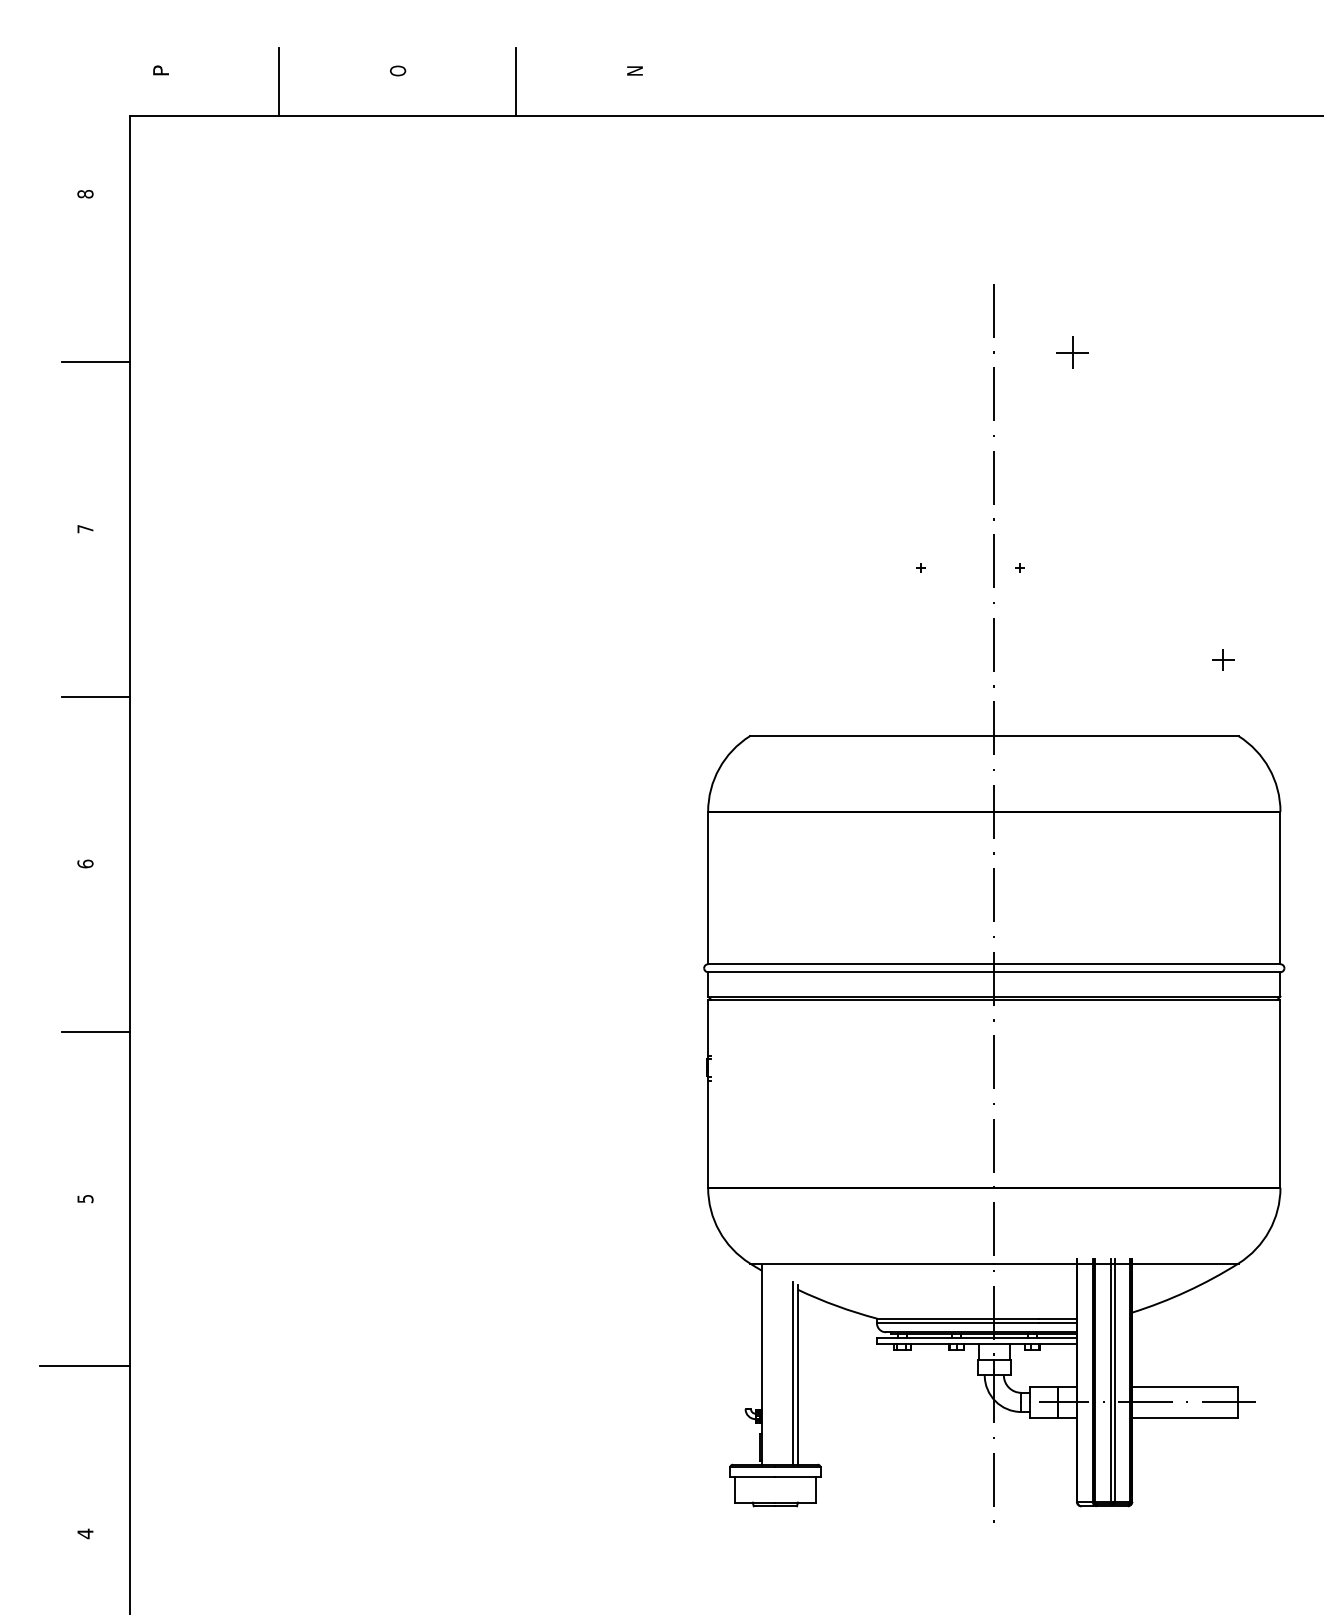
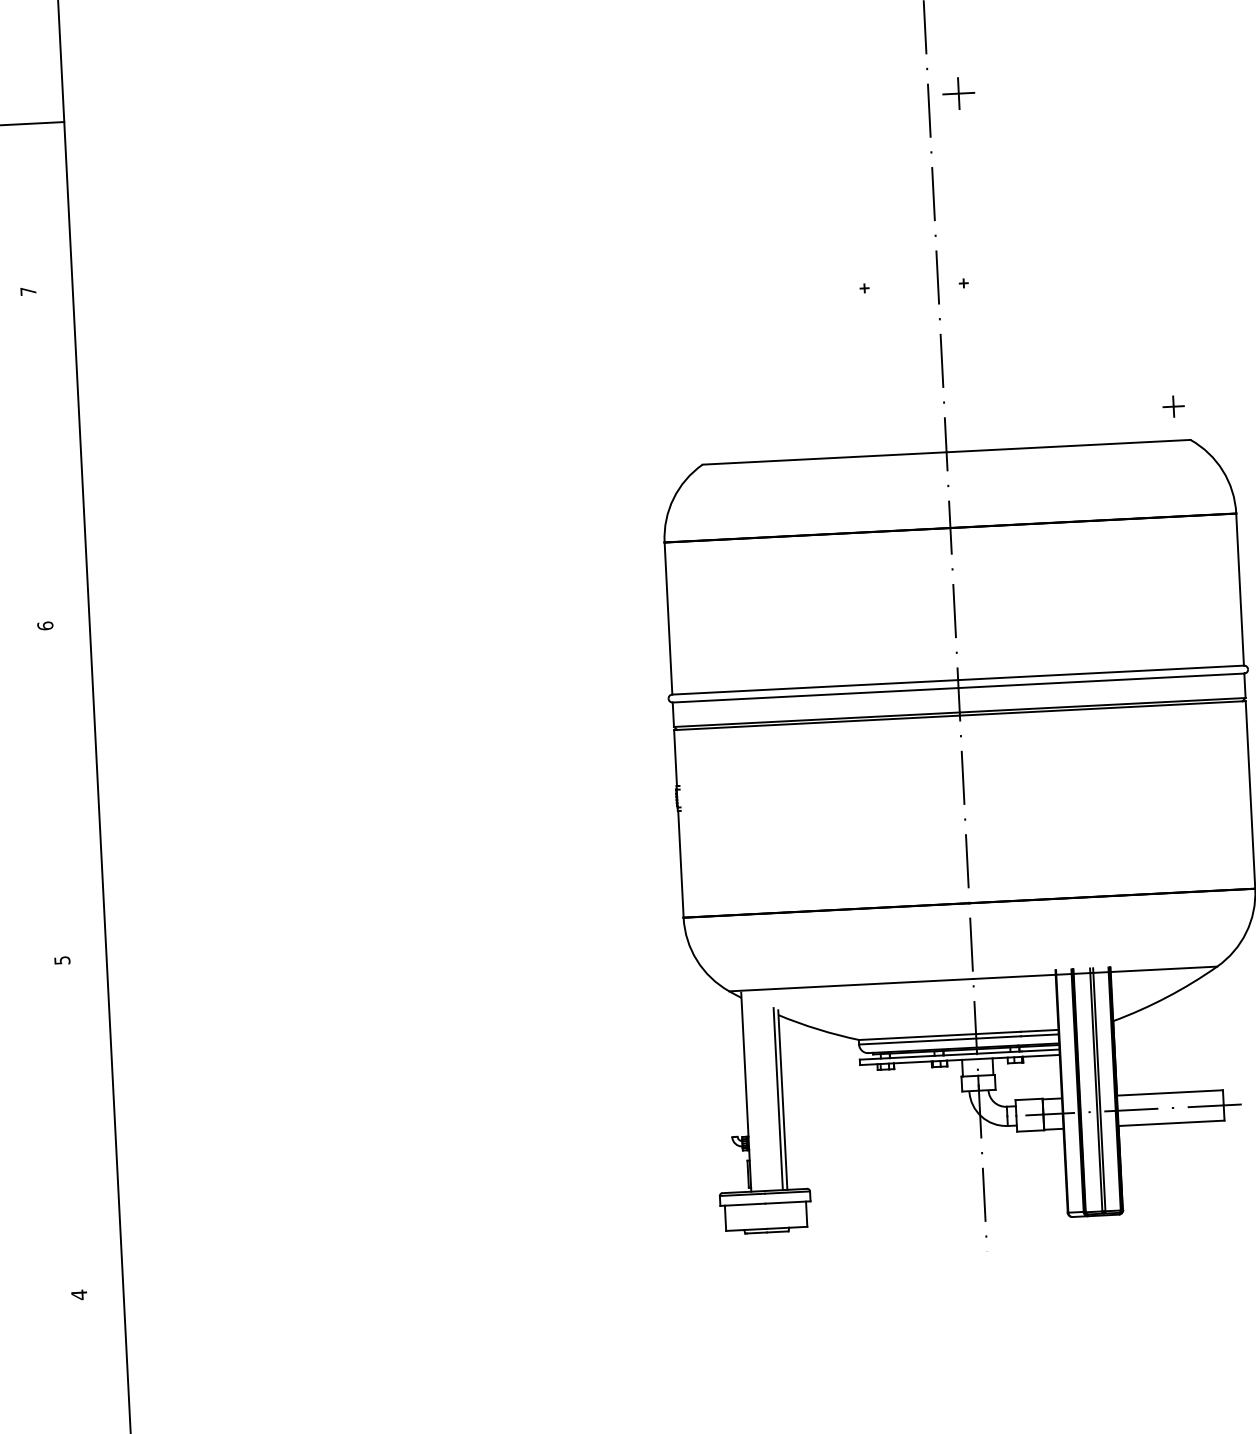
part: (1072, 352) -> (958, 93), moved
part: (1223, 659) -> (1173, 406), moved
line: (95, 696) -> (46, 458), removed
line: (95, 1031) -> (63, 792), removed
line: (84, 1366) -> (69, 1127), removed

